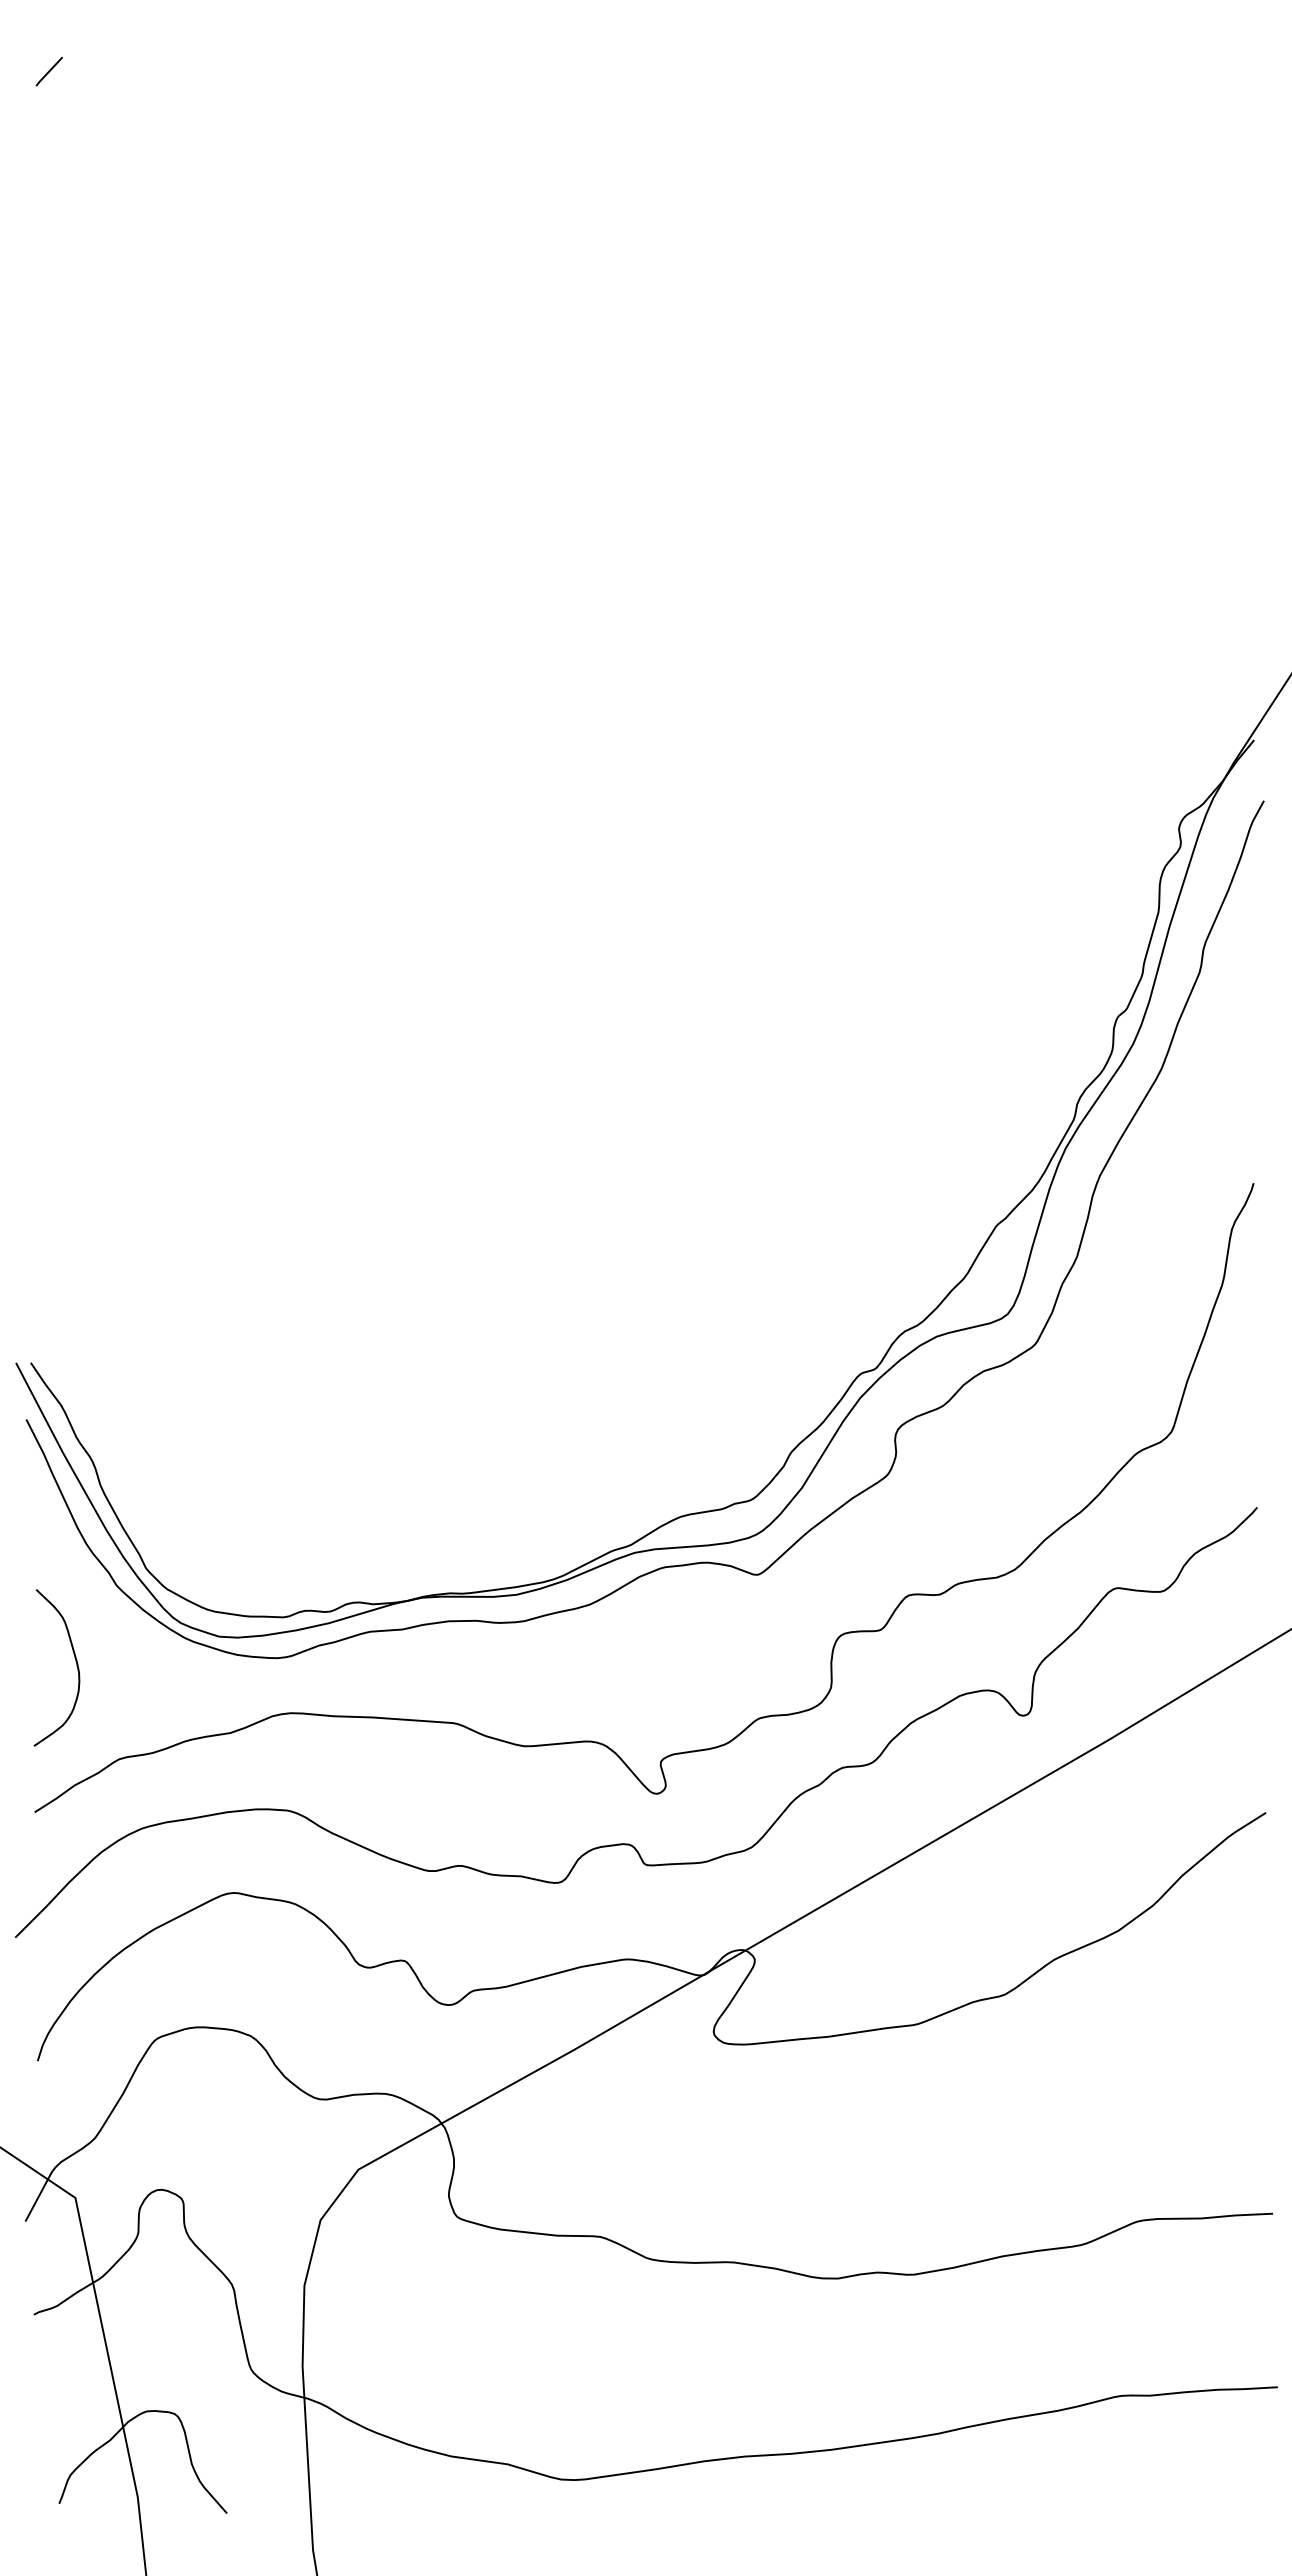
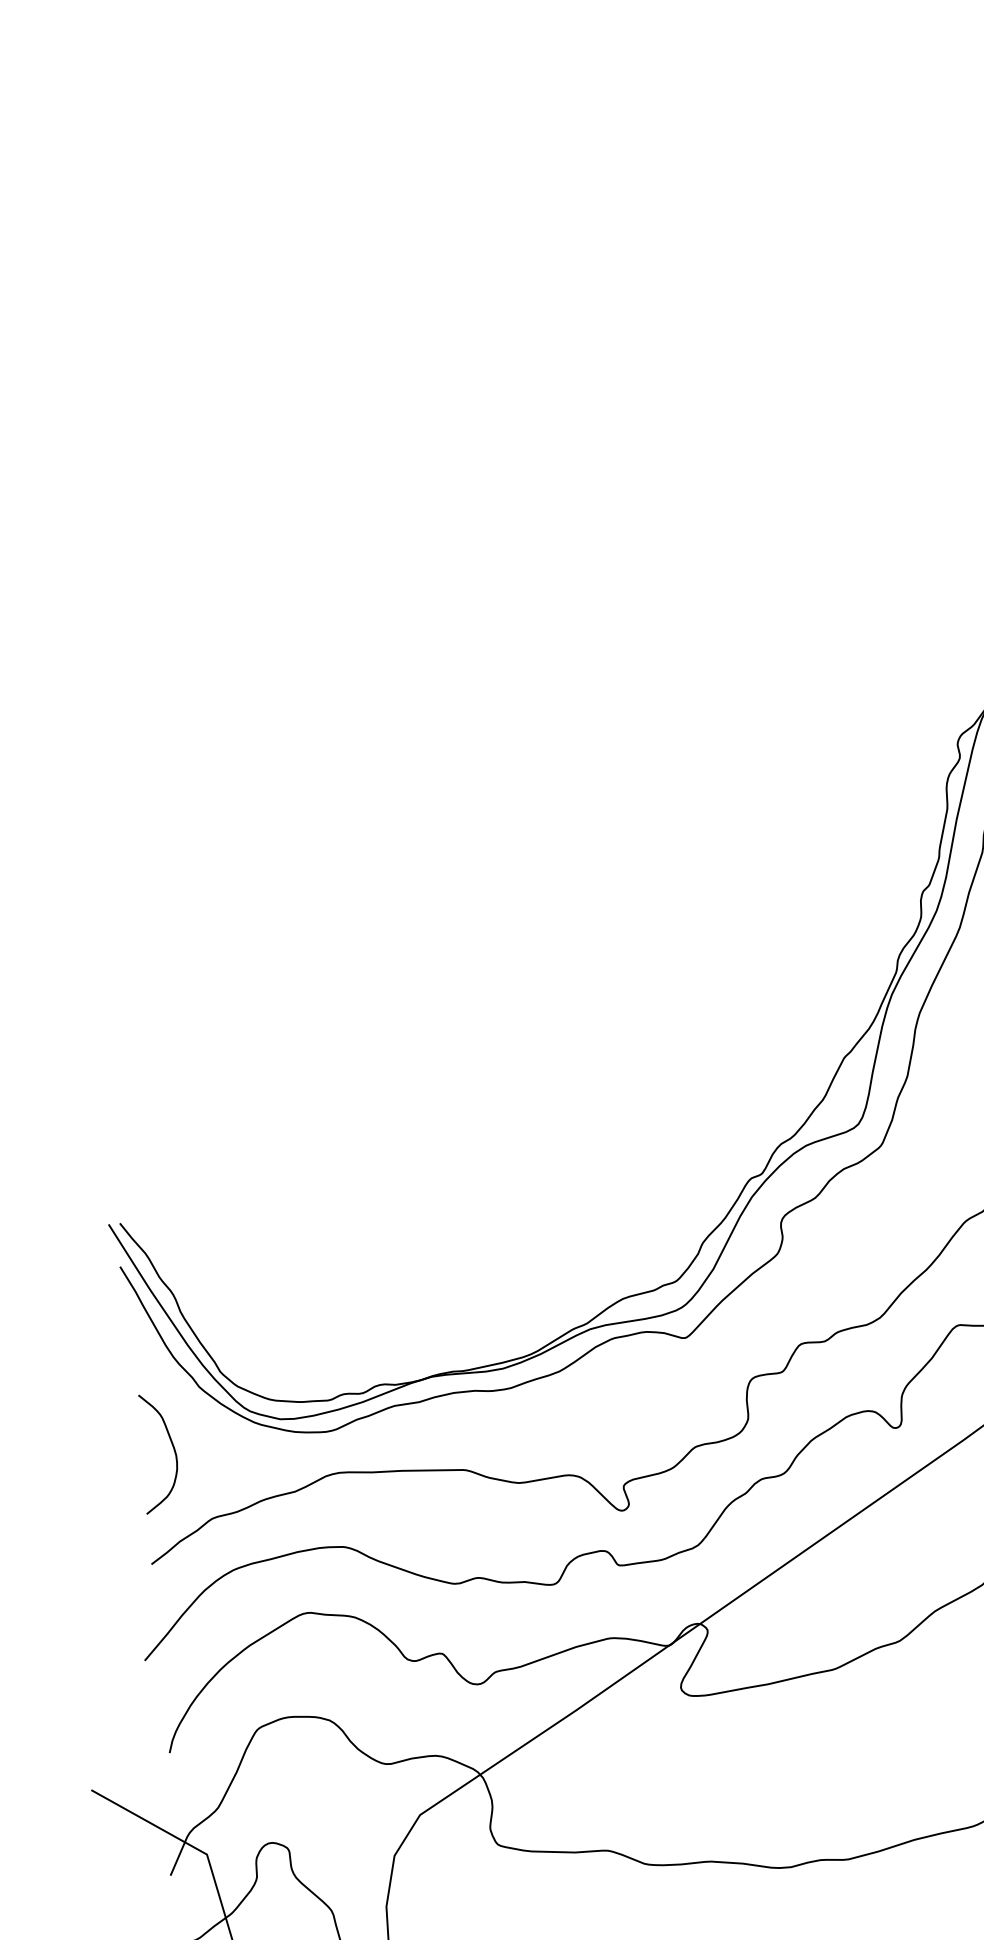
line: (48, 71) -> (50, 241), removed

